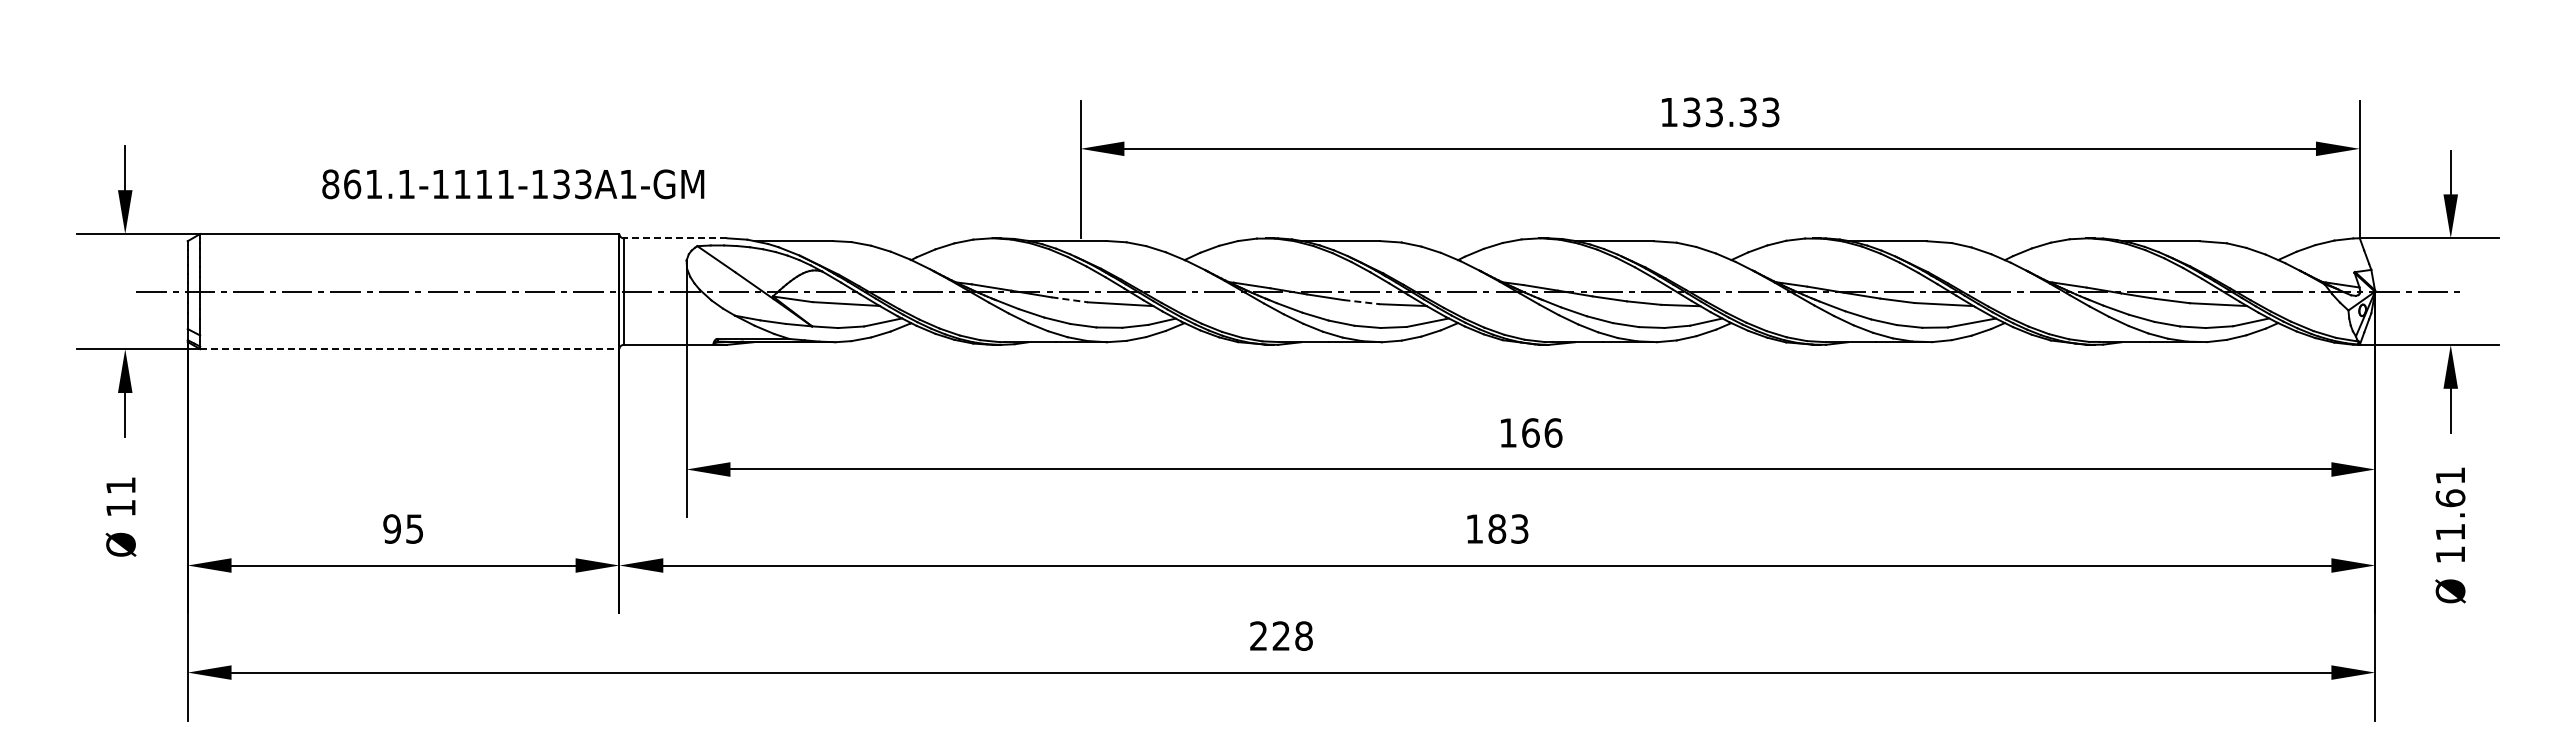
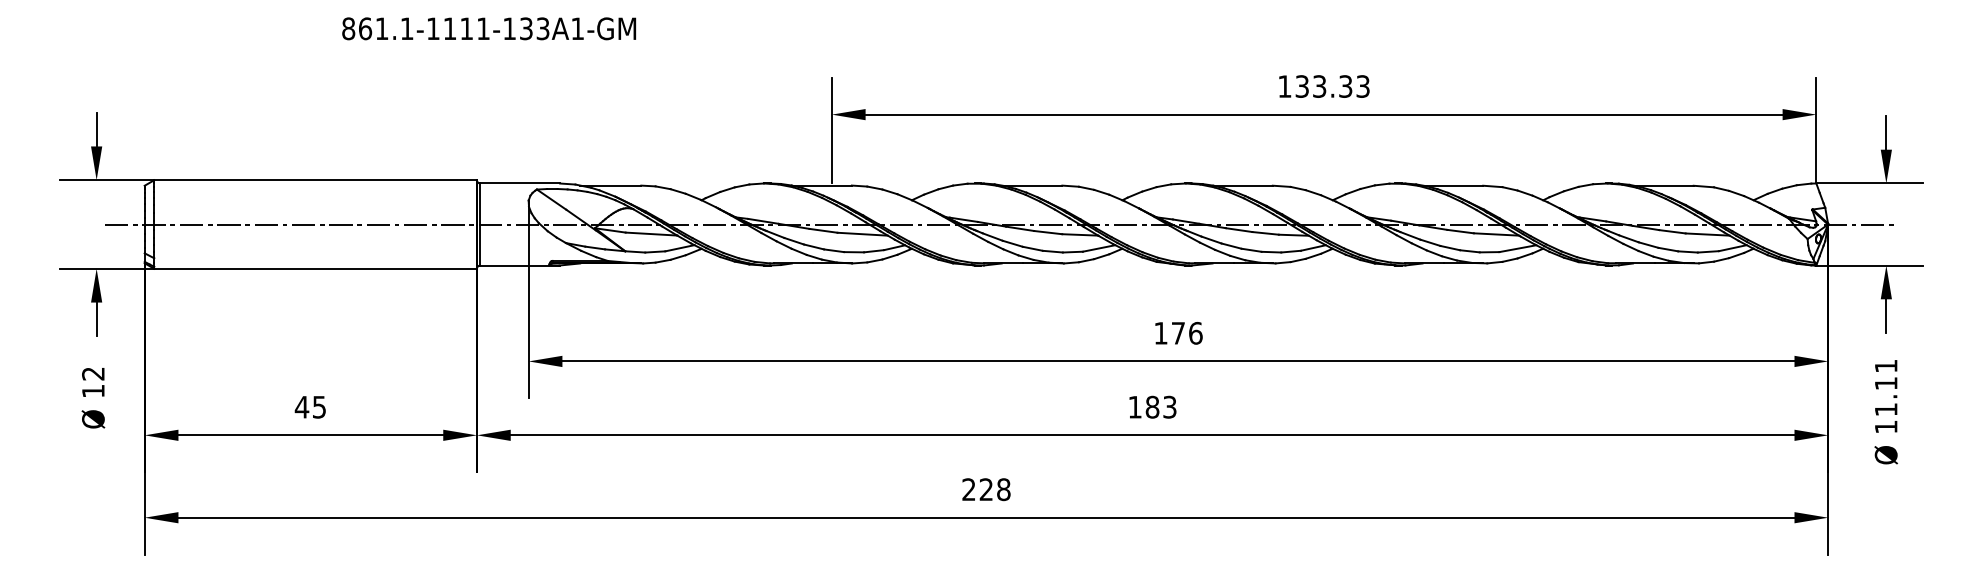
text: (513, 184) -> (489, 28), moved
line: (675, 238) -> (520, 183), dashed -> solid
line: (1070, 299) -> (824, 230), dashed -> solid
line: (1362, 302) -> (1048, 232), dashed -> solid
line: (409, 349) -> (315, 269), dashed -> solid
text: (1530, 432) -> (1178, 332), 166 -> 176
text: (120, 485) -> (92, 373), 11 -> 12
text: (2450, 498) -> (1886, 383), 11.61 -> 11.11
text: (391, 528) -> (301, 406), 95 -> 45

